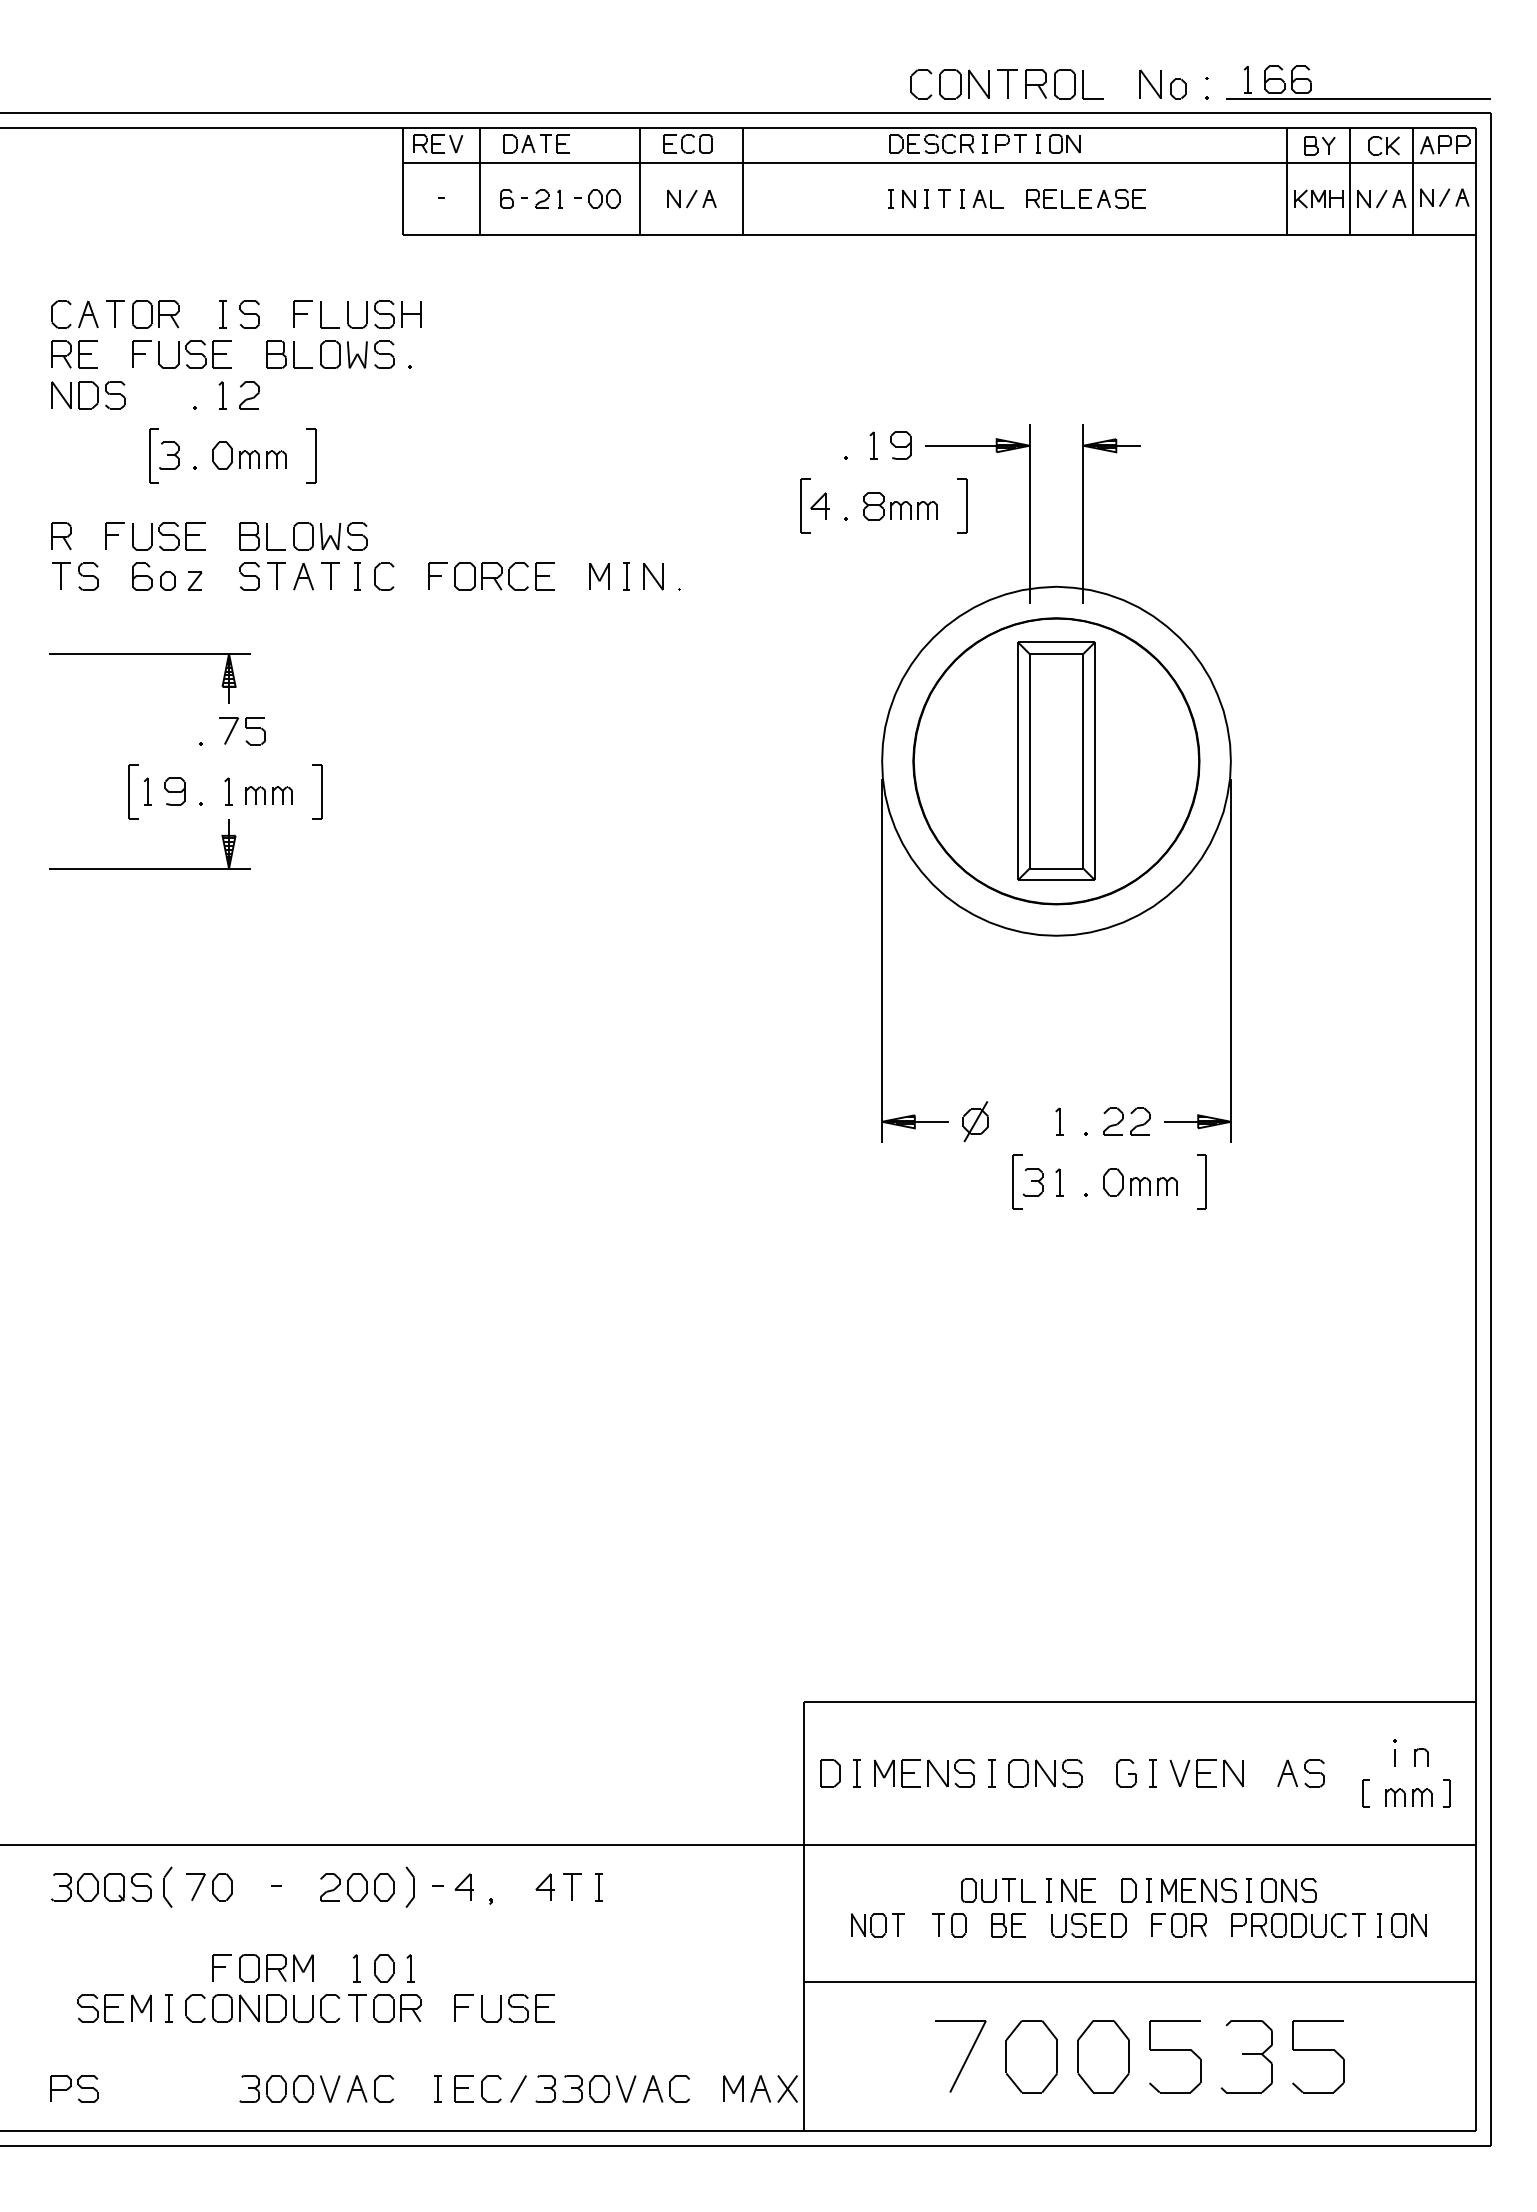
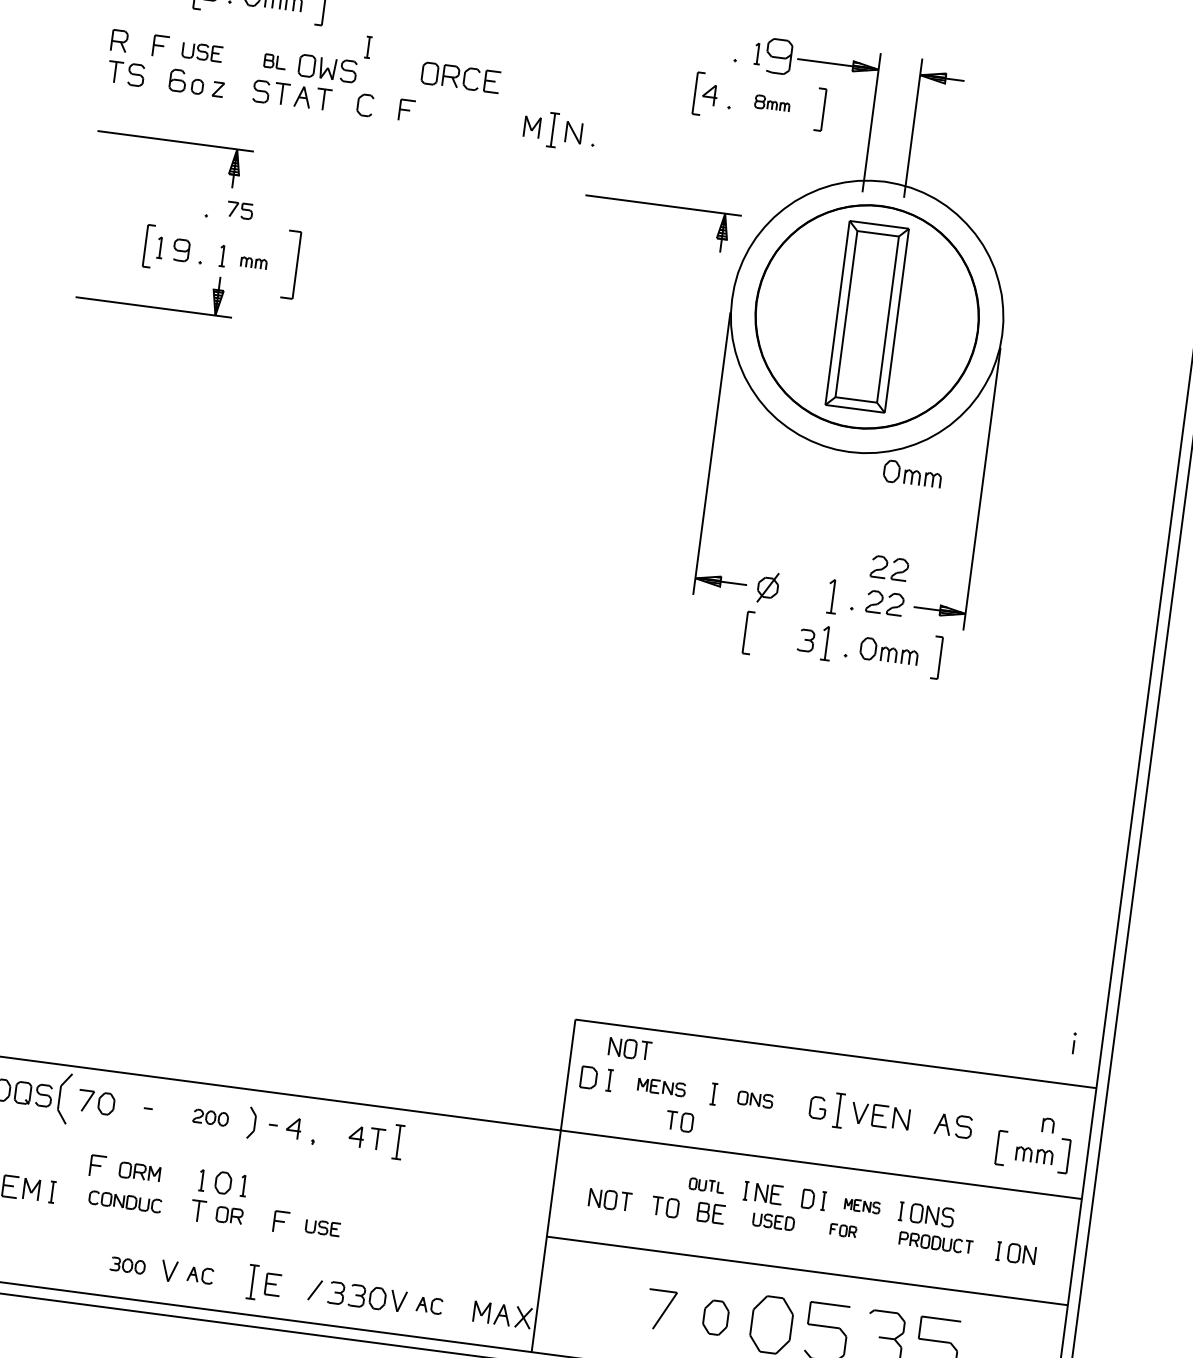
part: (900, 445) -> (778, 56), size x1.6
part: (900, 506) -> (772, 103), size x0.6
part: (168, 536) -> (202, 52), size x0.7
part: (262, 536) -> (275, 61), size x0.6
part: (357, 576) -> (368, 47), moved
part: (504, 576) -> (460, 77), moved
part: (626, 576) -> (553, 129), size x1.6
part: (779, 654) -> (663, 205), added
part: (242, 731) -> (239, 210), size x0.7
part: (317, 791) -> (291, 264), size x1.6
part: (268, 795) -> (253, 263), size x0.7
part: (1140, 953) -> (912, 474), added
part: (1126, 1076) -> (889, 568), added
part: (1059, 1121) -> (832, 596), size x1.6
part: (1017, 1181) -> (748, 632), moved
part: (1059, 1182) -> (826, 643), size x1.6
part: (877, 1730) -> (629, 1049), added
part: (1394, 1752) -> (1073, 1043), moved
part: (924, 1773) -> (661, 1087), size x0.6
part: (1045, 1773) -> (755, 1099), size x0.6
part: (1152, 1773) -> (838, 1110), size x1.6
part: (1365, 1793) -> (1001, 1147), size x1.6
part: (1446, 1793) -> (1064, 1156), size x1.6
part: (953, 1814) -> (680, 1122), added
part: (167, 1886) -> (63, 1097), size x1.6
part: (357, 1887) -> (210, 1117), size x0.6
part: (598, 1887) -> (397, 1142), size x1.6
part: (998, 1890) -> (707, 1185), size x0.6
part: (1198, 1890) -> (862, 1205), size x0.6
part: (1088, 1925) -> (773, 1221), size x0.7
part: (1178, 1925) -> (842, 1231), size x0.6
part: (1298, 1925) -> (935, 1243), size x0.7
part: (276, 1968) -> (139, 1172), size x0.7
part: (262, 2008) -> (125, 1201), size x0.6
part: (397, 2008) -> (229, 1215), size x0.7
part: (517, 2008) -> (322, 1227), size x0.6
part: (960, 2056) -> (660, 1310), size x0.7
part: (1031, 2056) -> (715, 1317), size x0.6
part: (276, 2088) -> (127, 1265), size x0.6
part: (370, 2088) -> (200, 1274), size x0.7
part: (437, 2088) -> (252, 1281), size x1.6
part: (482, 2088) -> (287, 1286), removed
part: (665, 2088) -> (429, 1304), size x0.7

